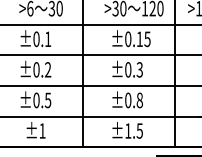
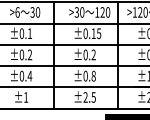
text: (139, 70) -> (93, 55), ±0.3 -> ±0.2
text: (47, 99) -> (29, 75), ±0.5 -> ±0.4
text: (128, 131) -> (85, 97), ±1.5 -> ±2.5

